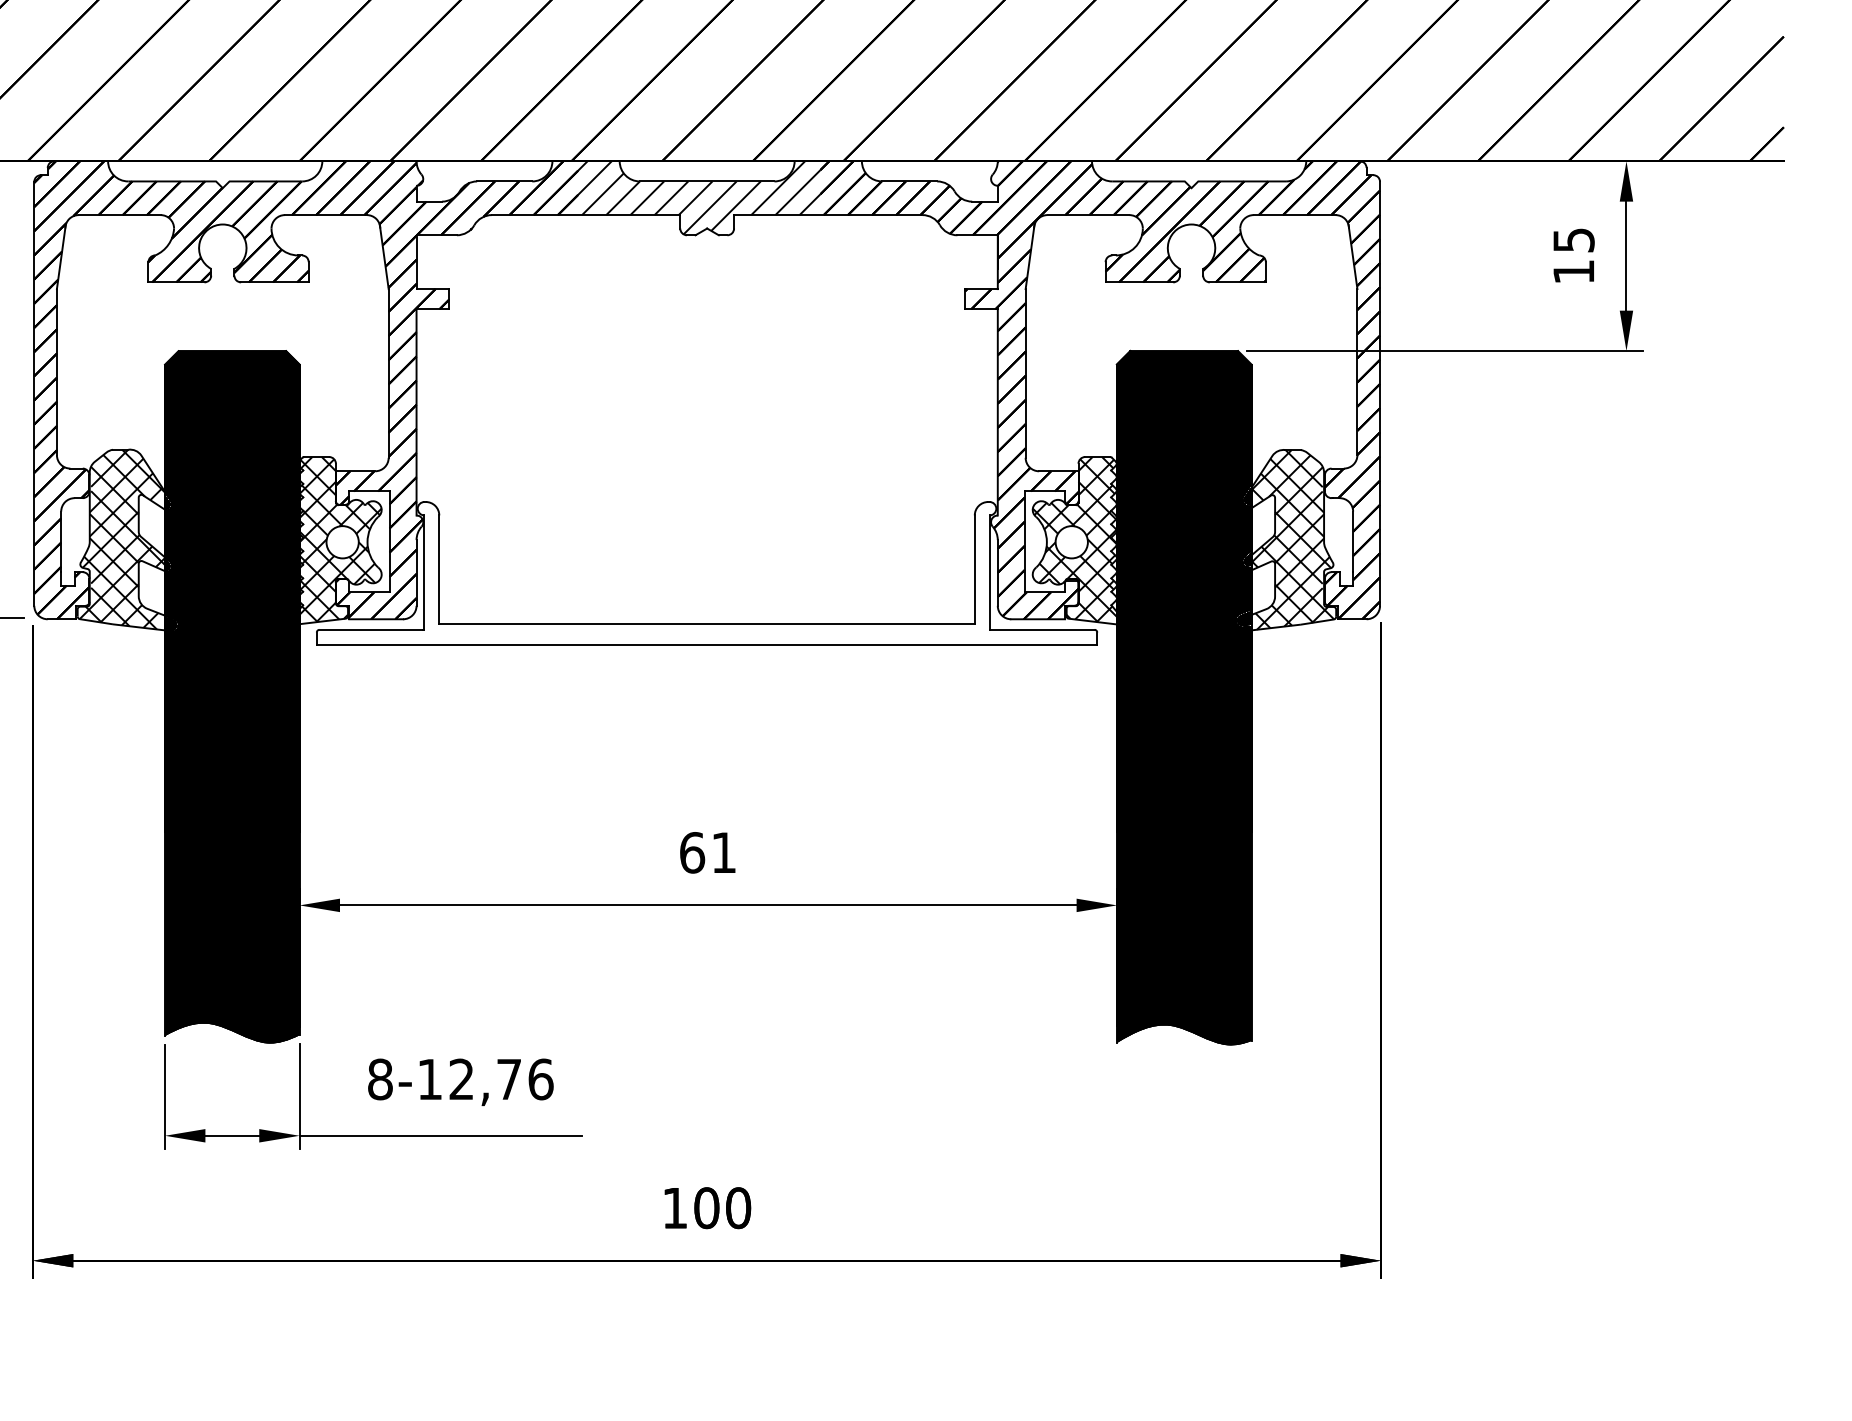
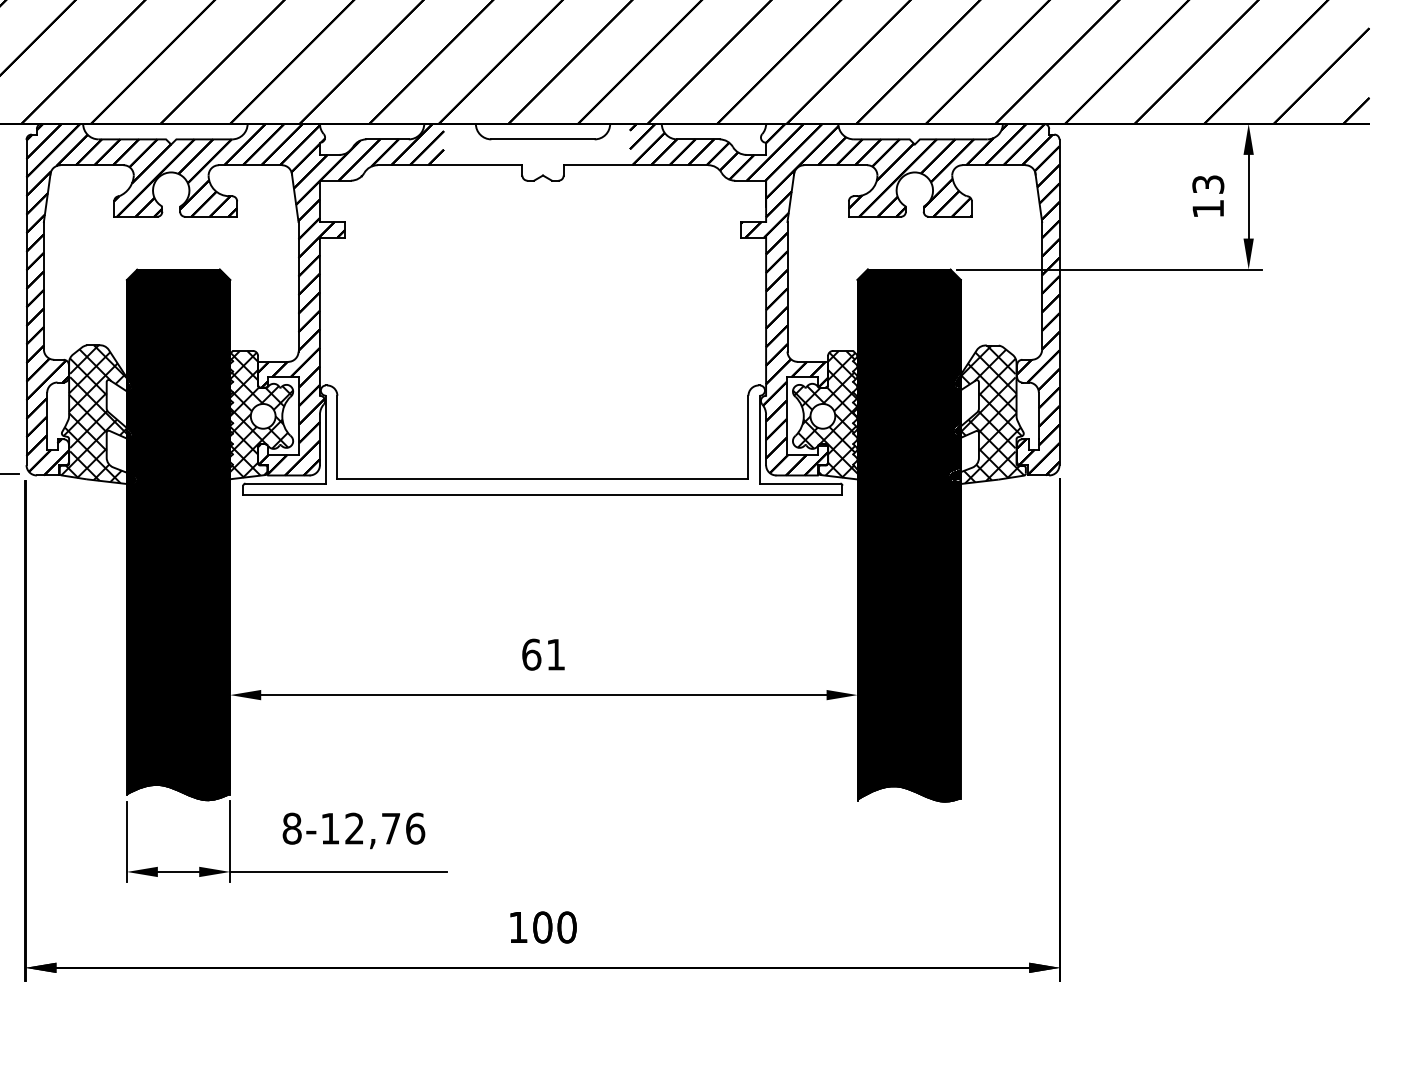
hatch: (699, 197) -> (537, 151), removed
text: (1573, 239) -> (1208, 183), 15 -> 13

